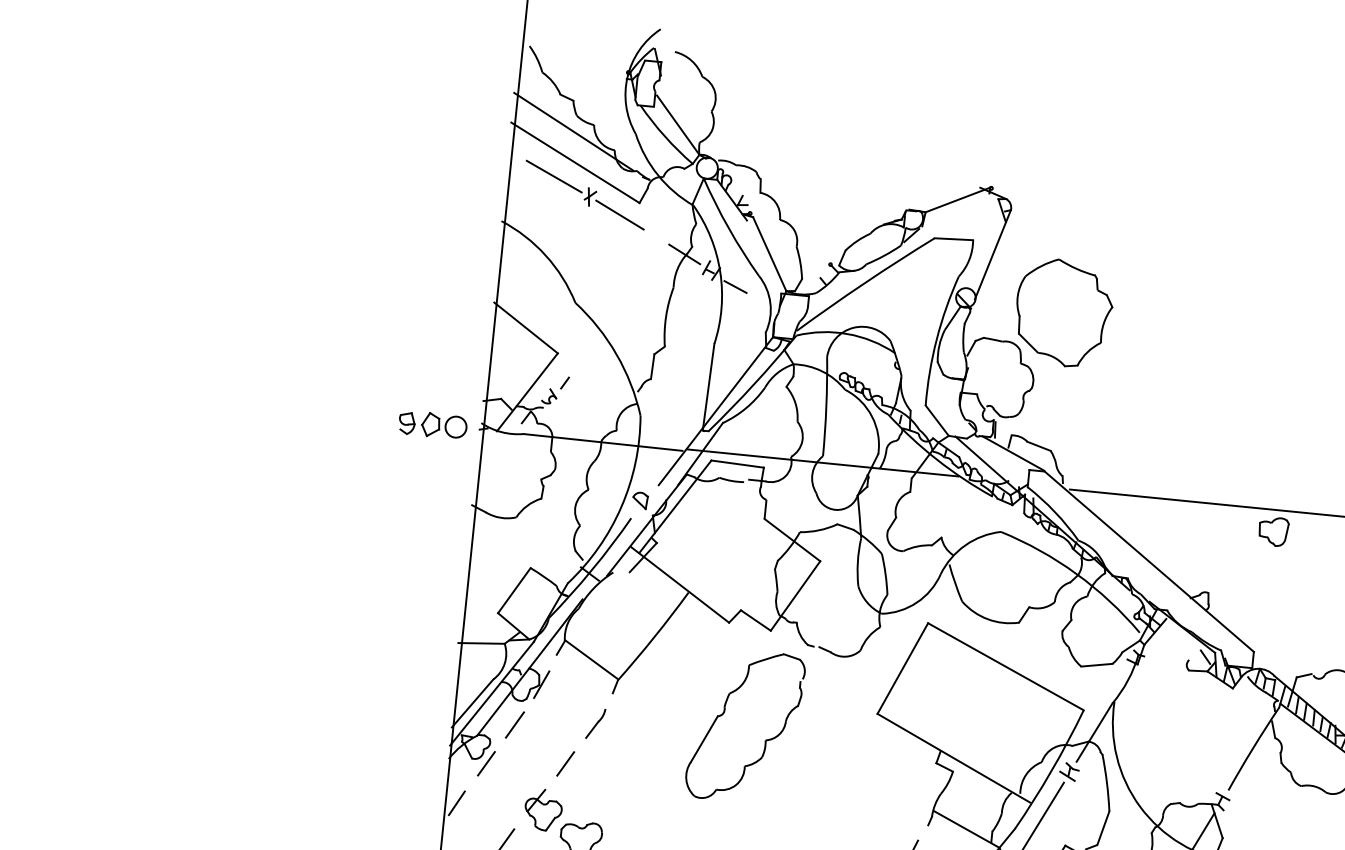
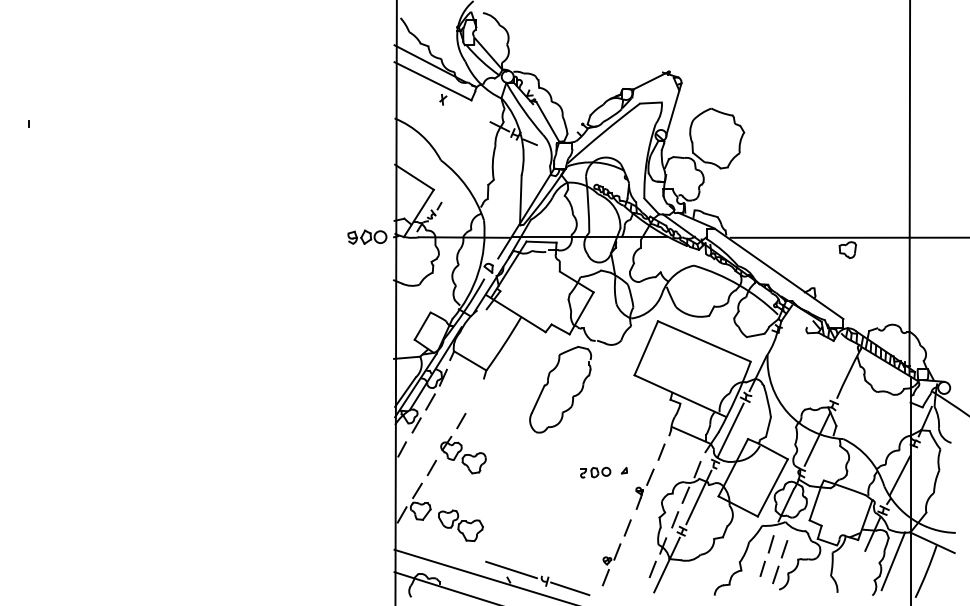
line: (553, 175) -> (421, 89), removed
line: (618, 215) -> (460, 108), removed
line: (594, 723) -> (475, 396), removed

